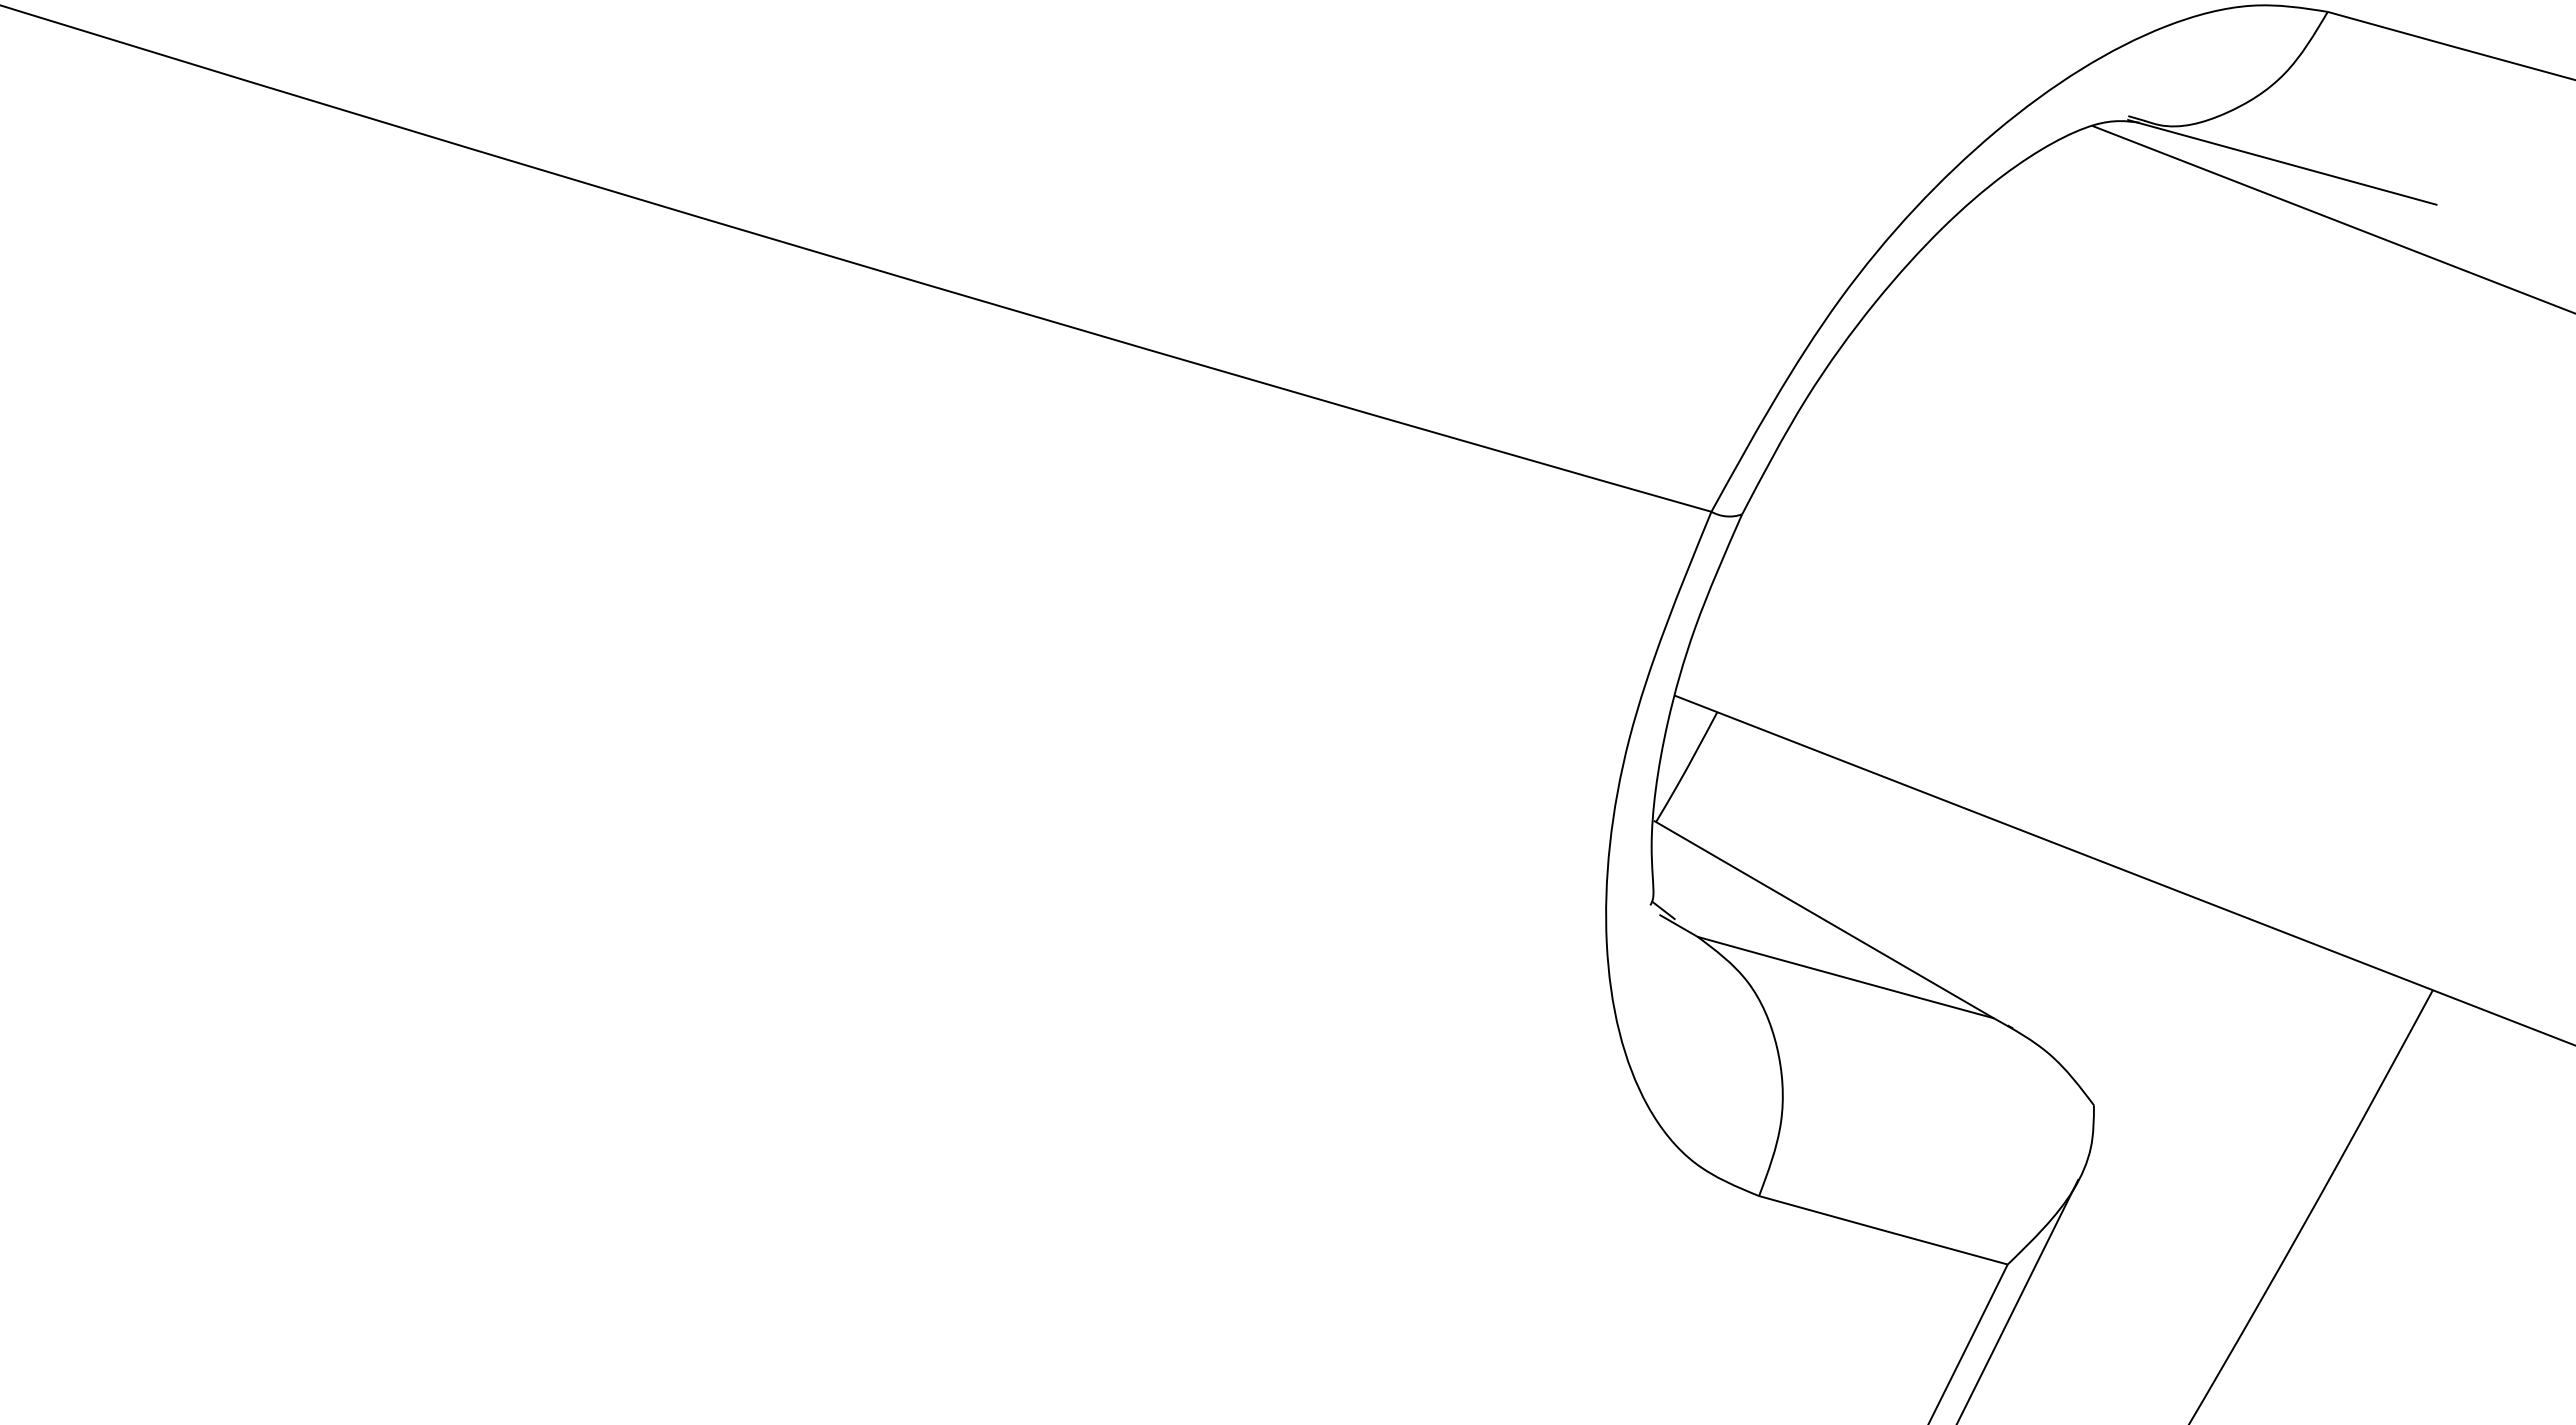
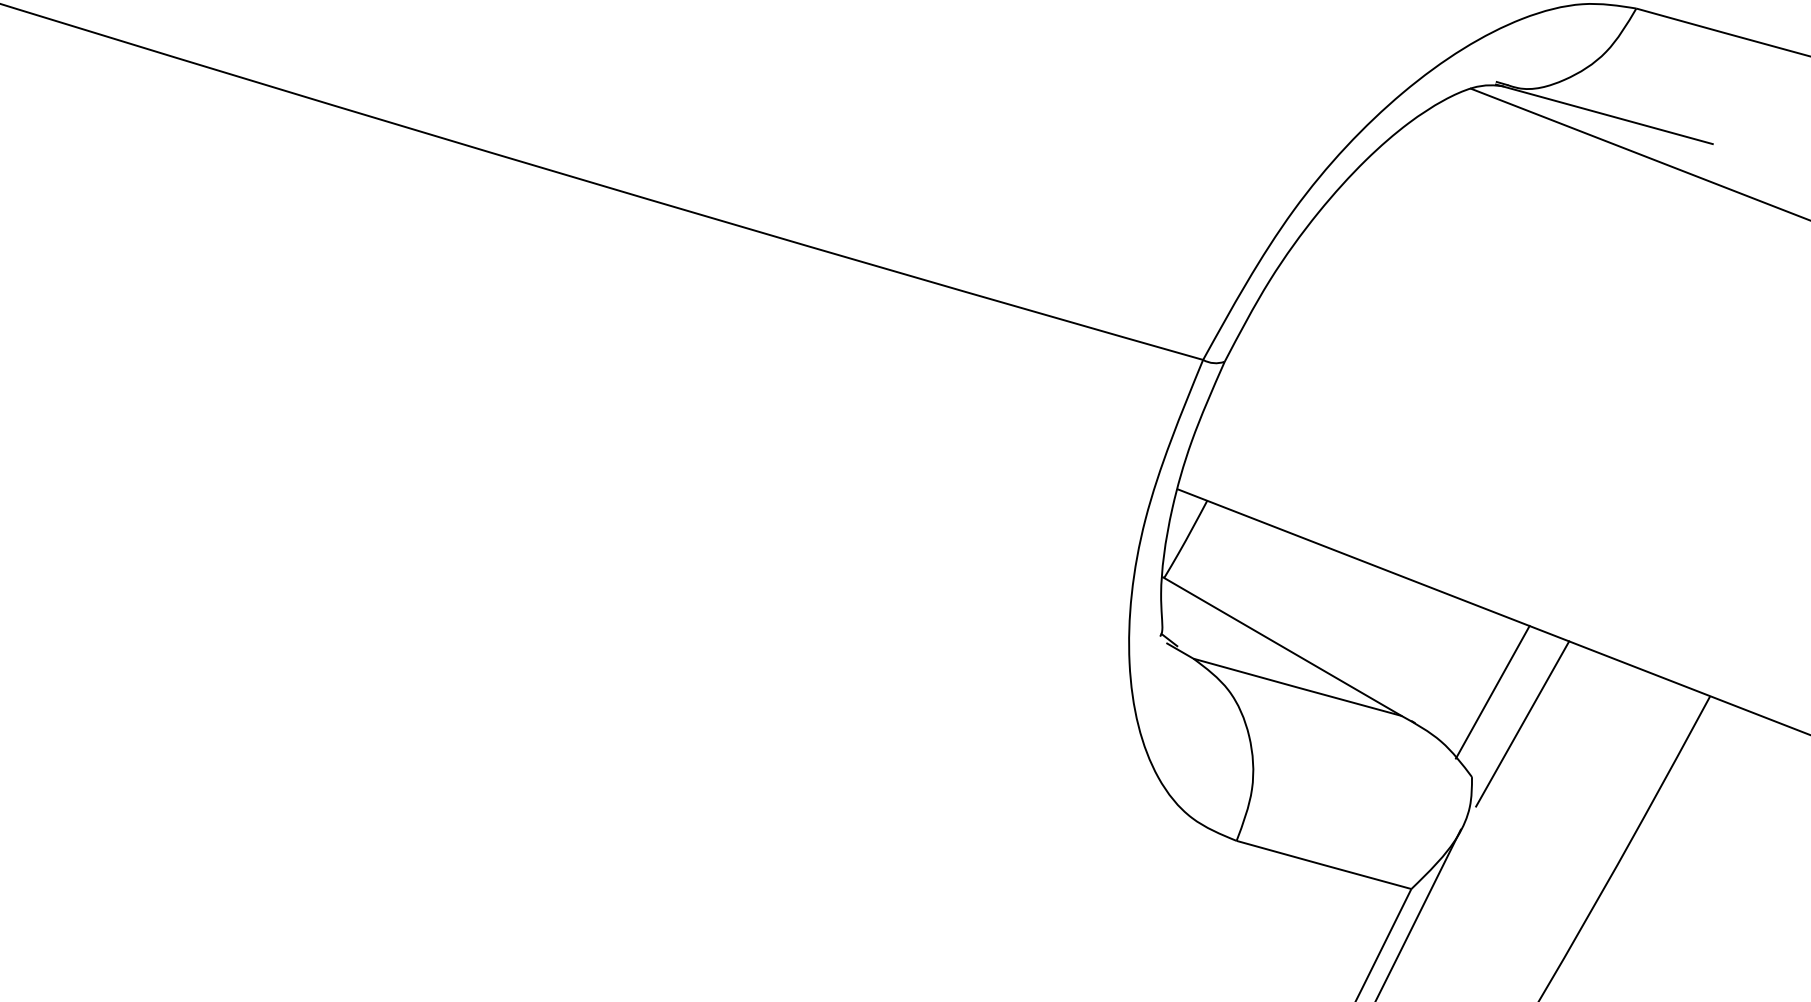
line: (2123, 984) -> (1492, 692), added
line: (2165, 1029) -> (1522, 723), added

